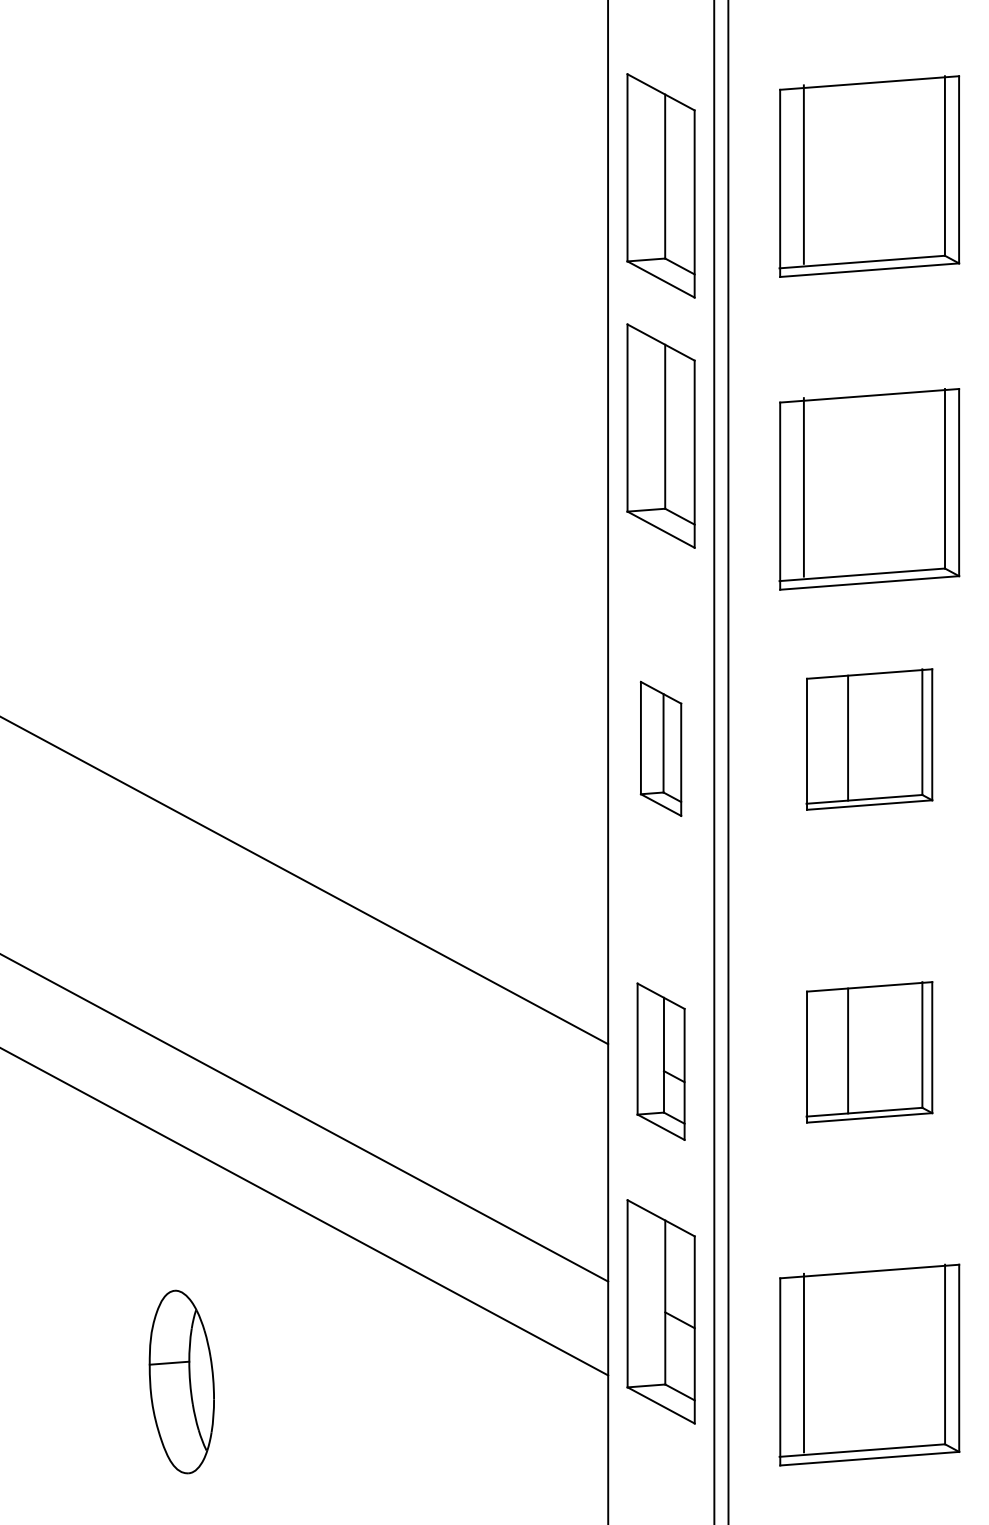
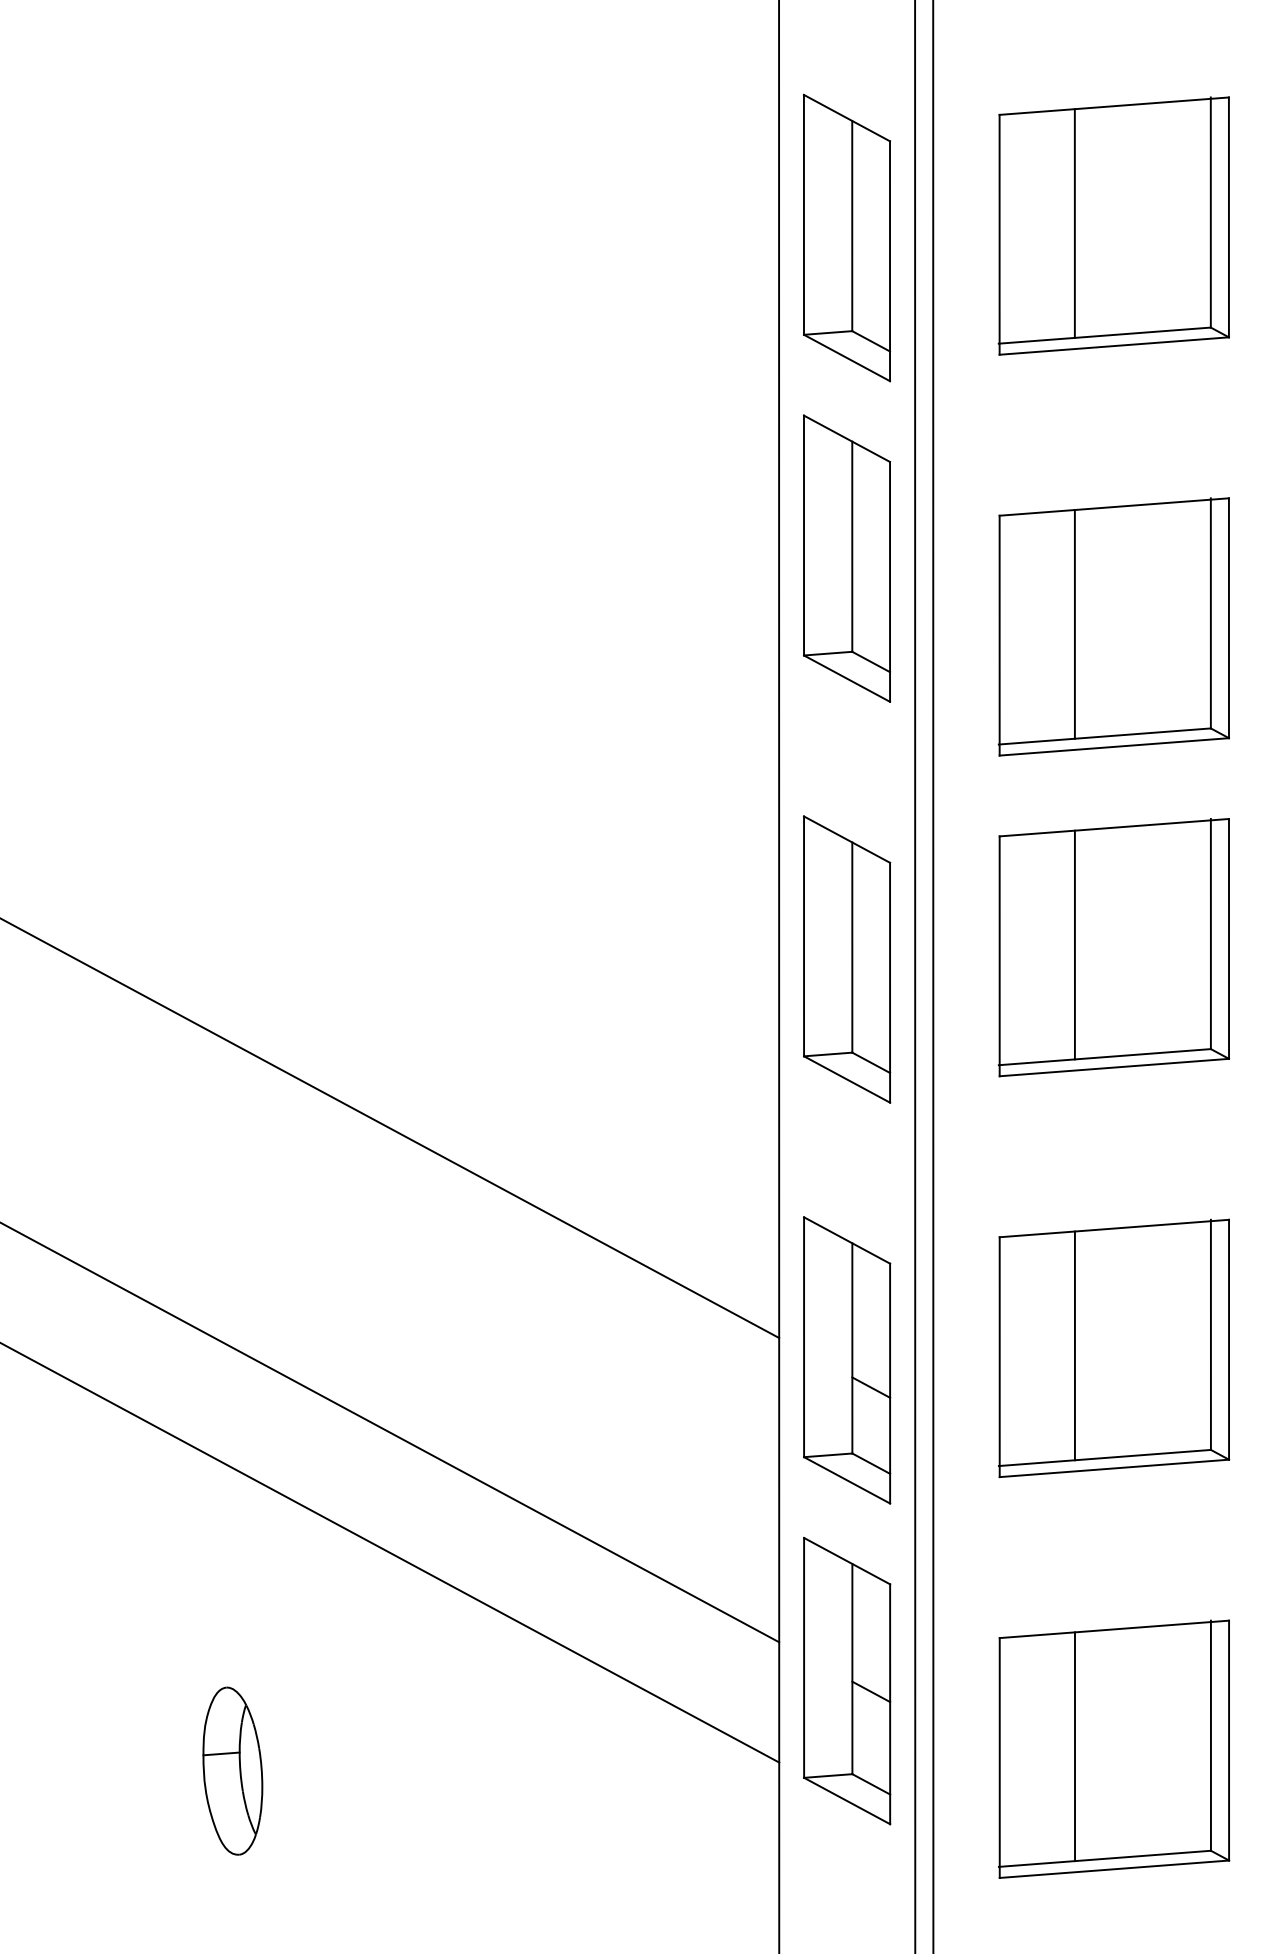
line: (803, 174) -> (1074, 223), moved
line: (803, 487) -> (1074, 624), moved
part: (869, 739) -> (1114, 947), size x1.43
part: (660, 748) -> (846, 959), size x1.67
part: (869, 1052) -> (1114, 1348), size x1.43
part: (660, 1061) -> (846, 1360), size x1.43
line: (803, 1362) -> (1074, 1745), moved
part: (181, 1382) -> (232, 1771), size x0.71

